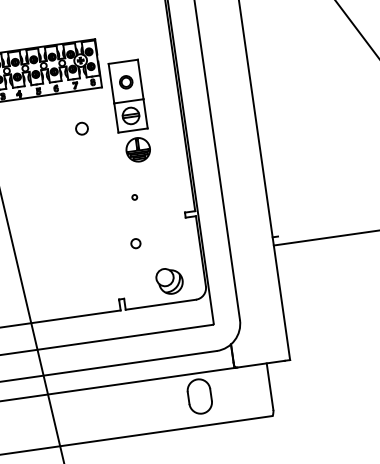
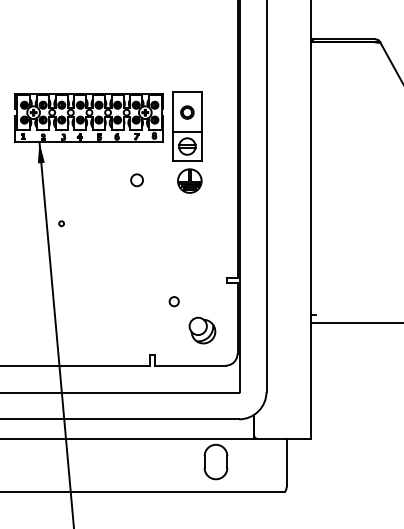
part: (130, 111) -> (187, 142), moved
circle: (134, 197) -> (61, 223), moved
part: (169, 281) -> (202, 330), moved

